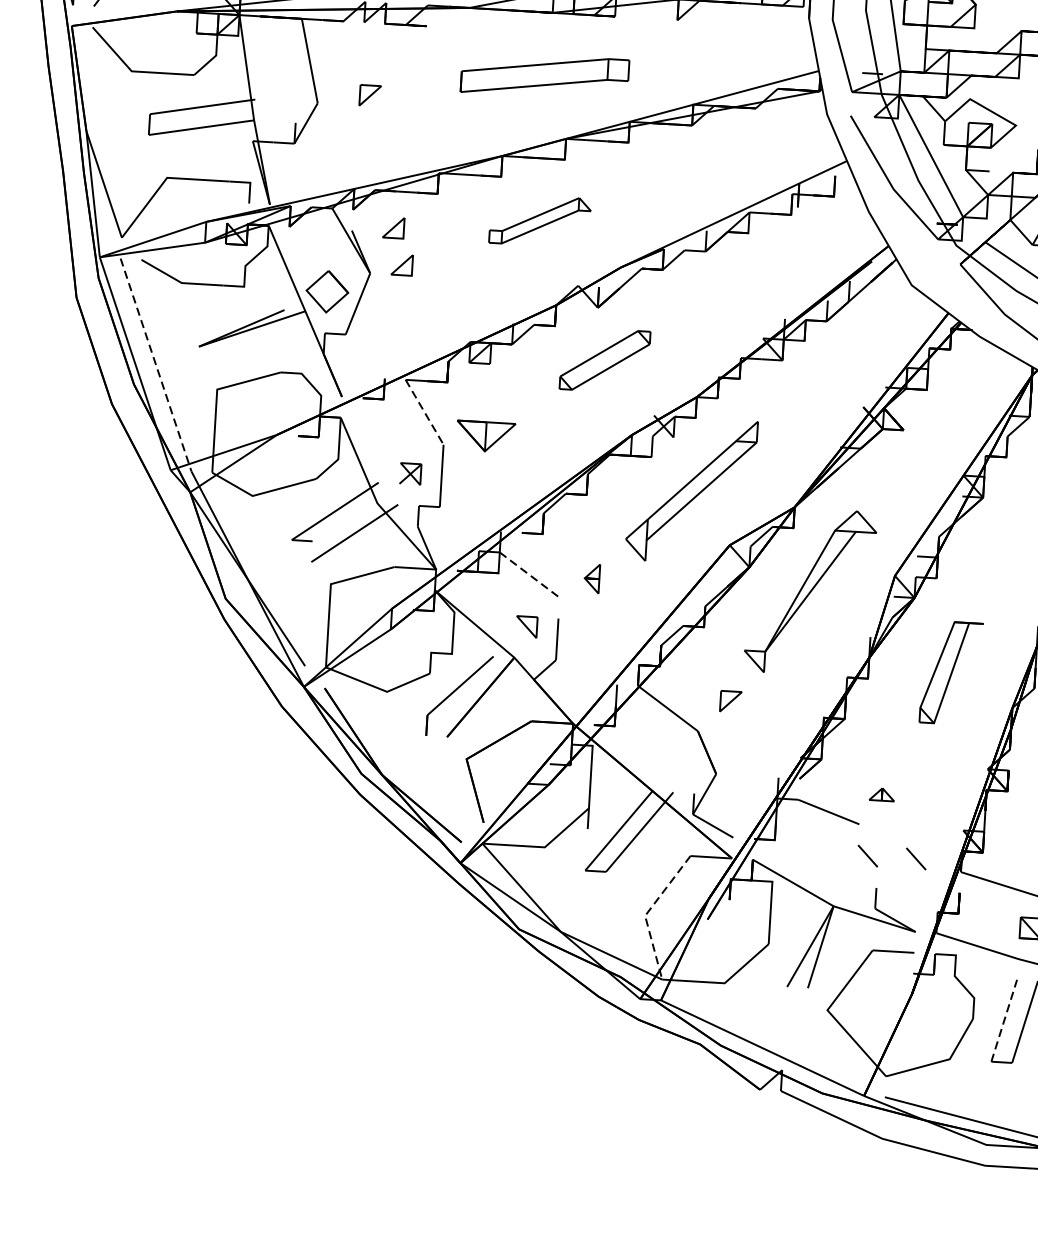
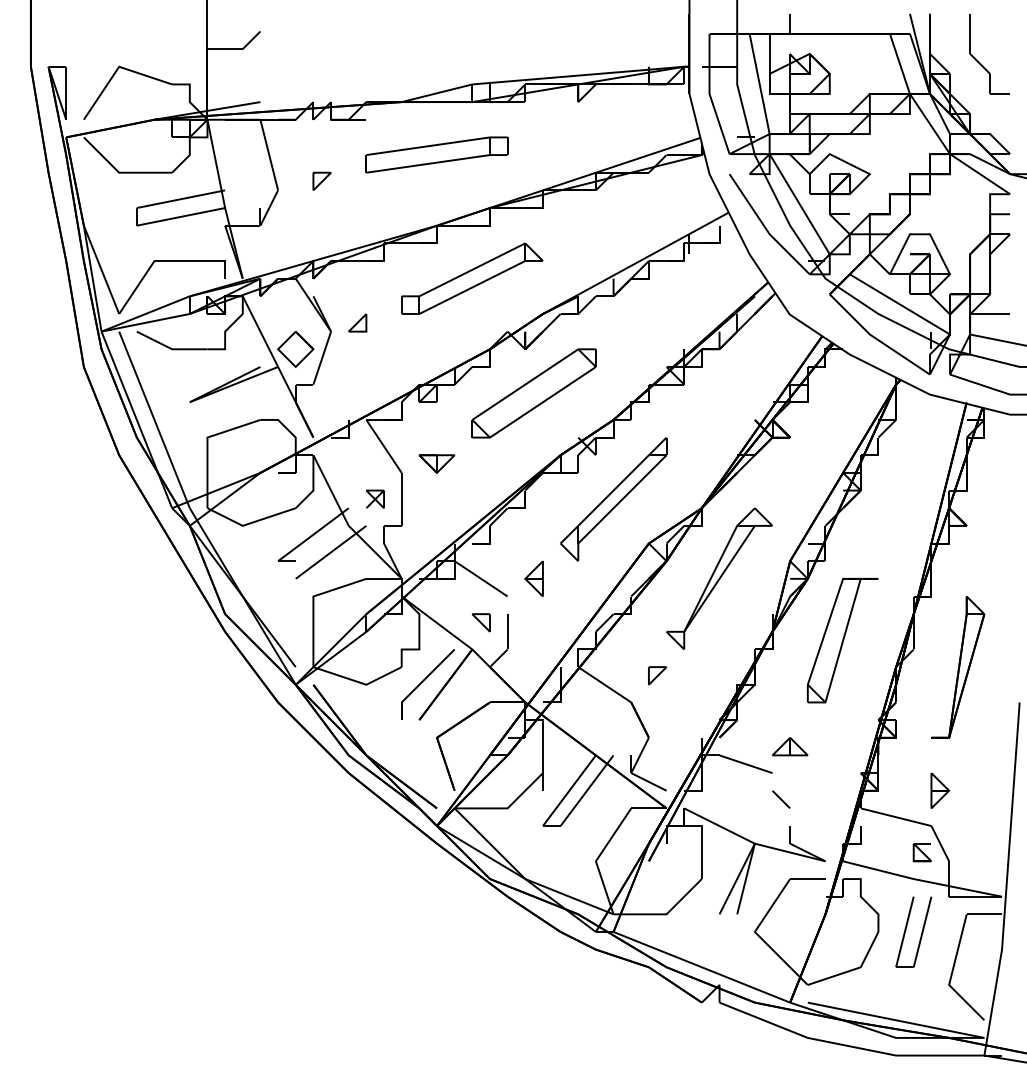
part: (544, 75) -> (436, 154), moved
part: (540, 220) -> (472, 278), size x1.67
part: (393, 227) -> (348, 291), removed
part: (604, 360) -> (533, 393), size x1.67
line: (156, 364) -> (154, 419), dashed -> solid
line: (425, 412) -> (384, 446), dashed -> solid
part: (485, 436) -> (436, 463), size x0.71
line: (530, 574) -> (481, 578), dashed -> solid
part: (591, 578) -> (533, 578), size x1.43
part: (951, 673) -> (842, 640), size x1.43
part: (882, 794) -> (790, 746), size x1.67
line: (916, 858) -> (822, 799), removed
line: (647, 912) -> (597, 858), dashed -> solid
line: (1004, 1020) -> (905, 931), dashed -> solid

